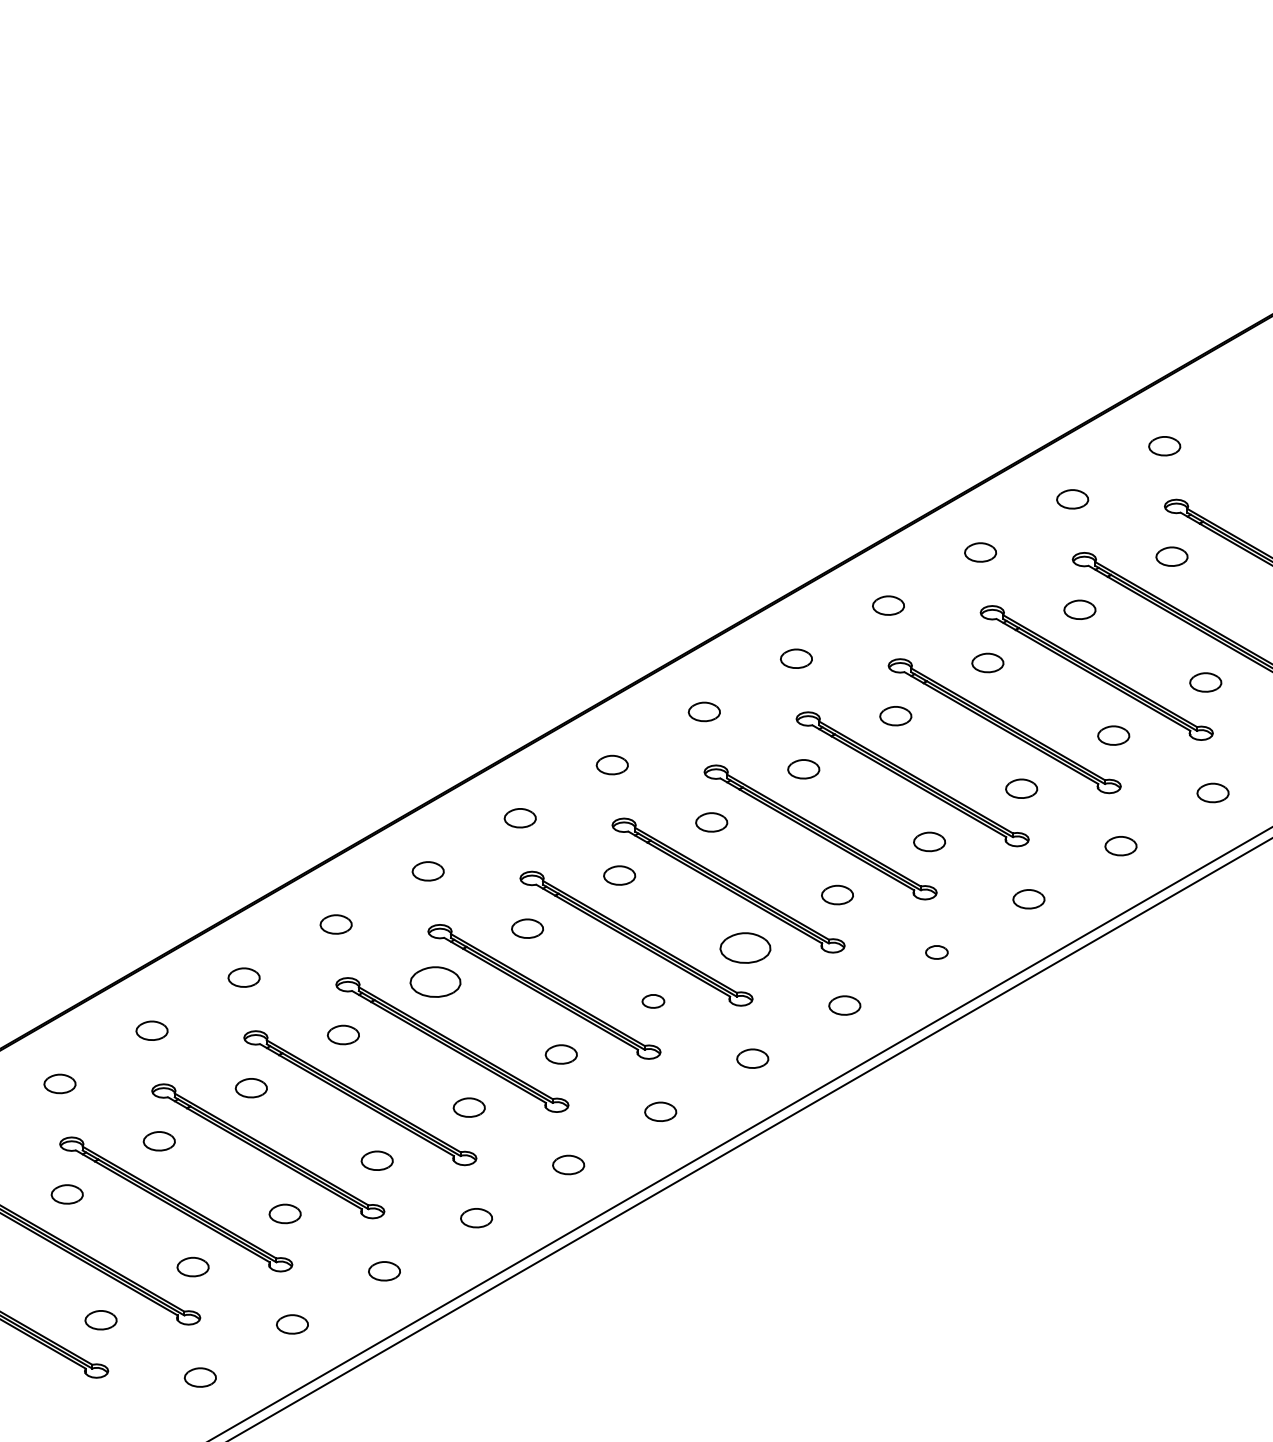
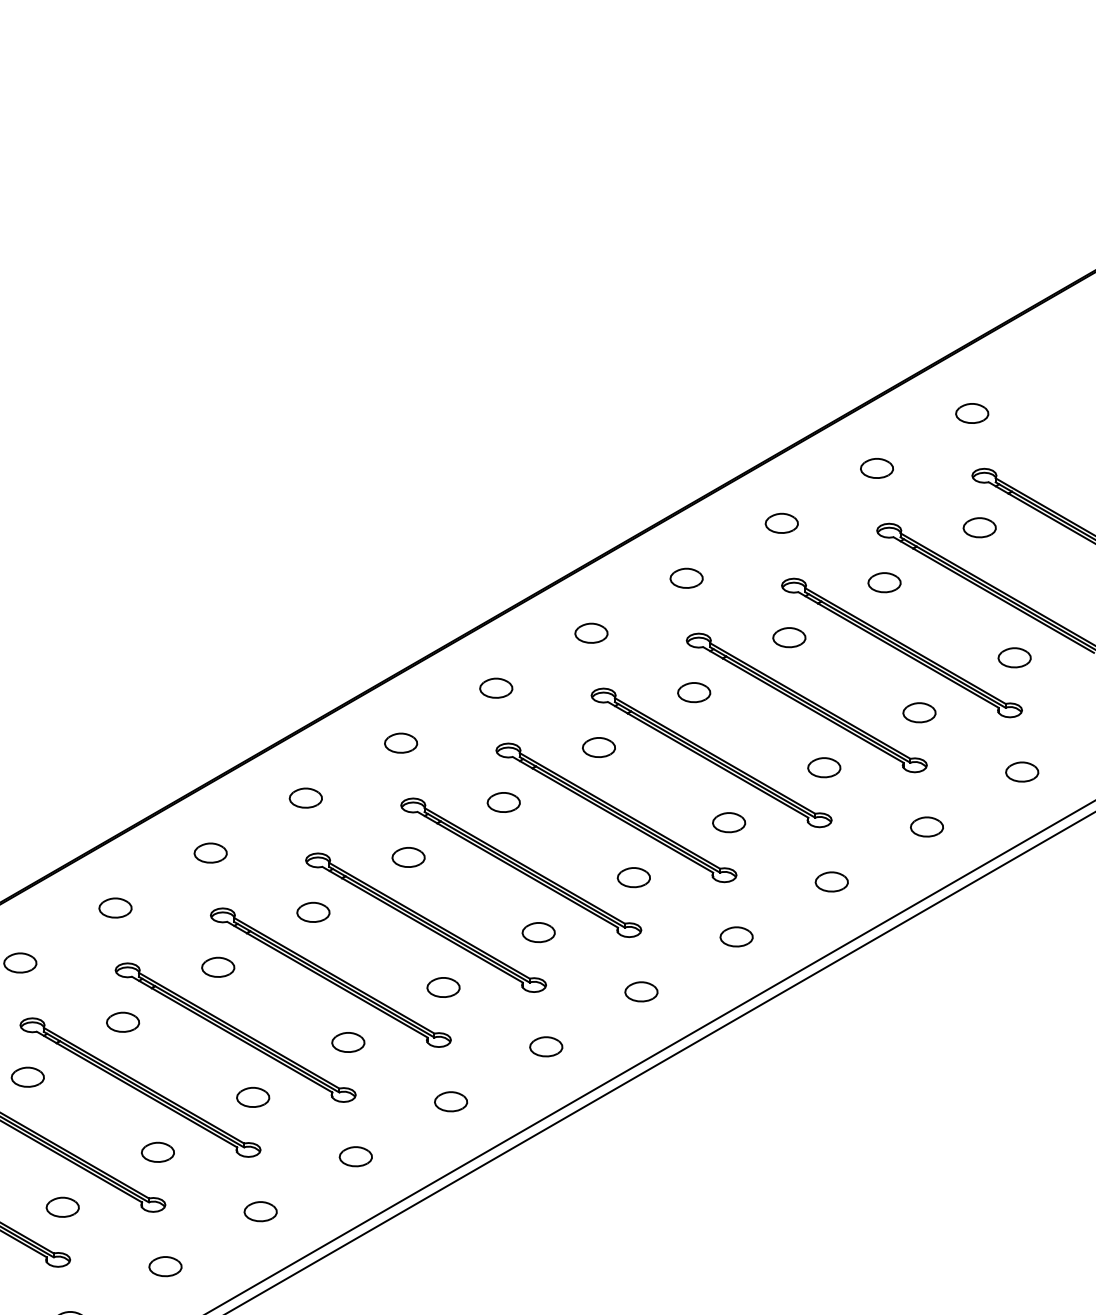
part: (745, 948) -> (538, 932), size x0.62
part: (936, 952) -> (736, 936), size x1.43
part: (435, 981) -> (218, 966), size x0.62
part: (653, 1001) -> (443, 987), size x1.43

